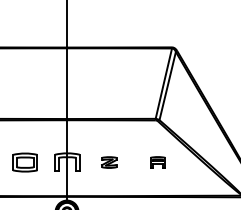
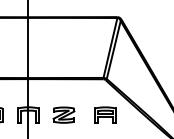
part: (109, 162) -> (64, 115), size x1.67
part: (157, 162) -> (105, 115), size x1.67

